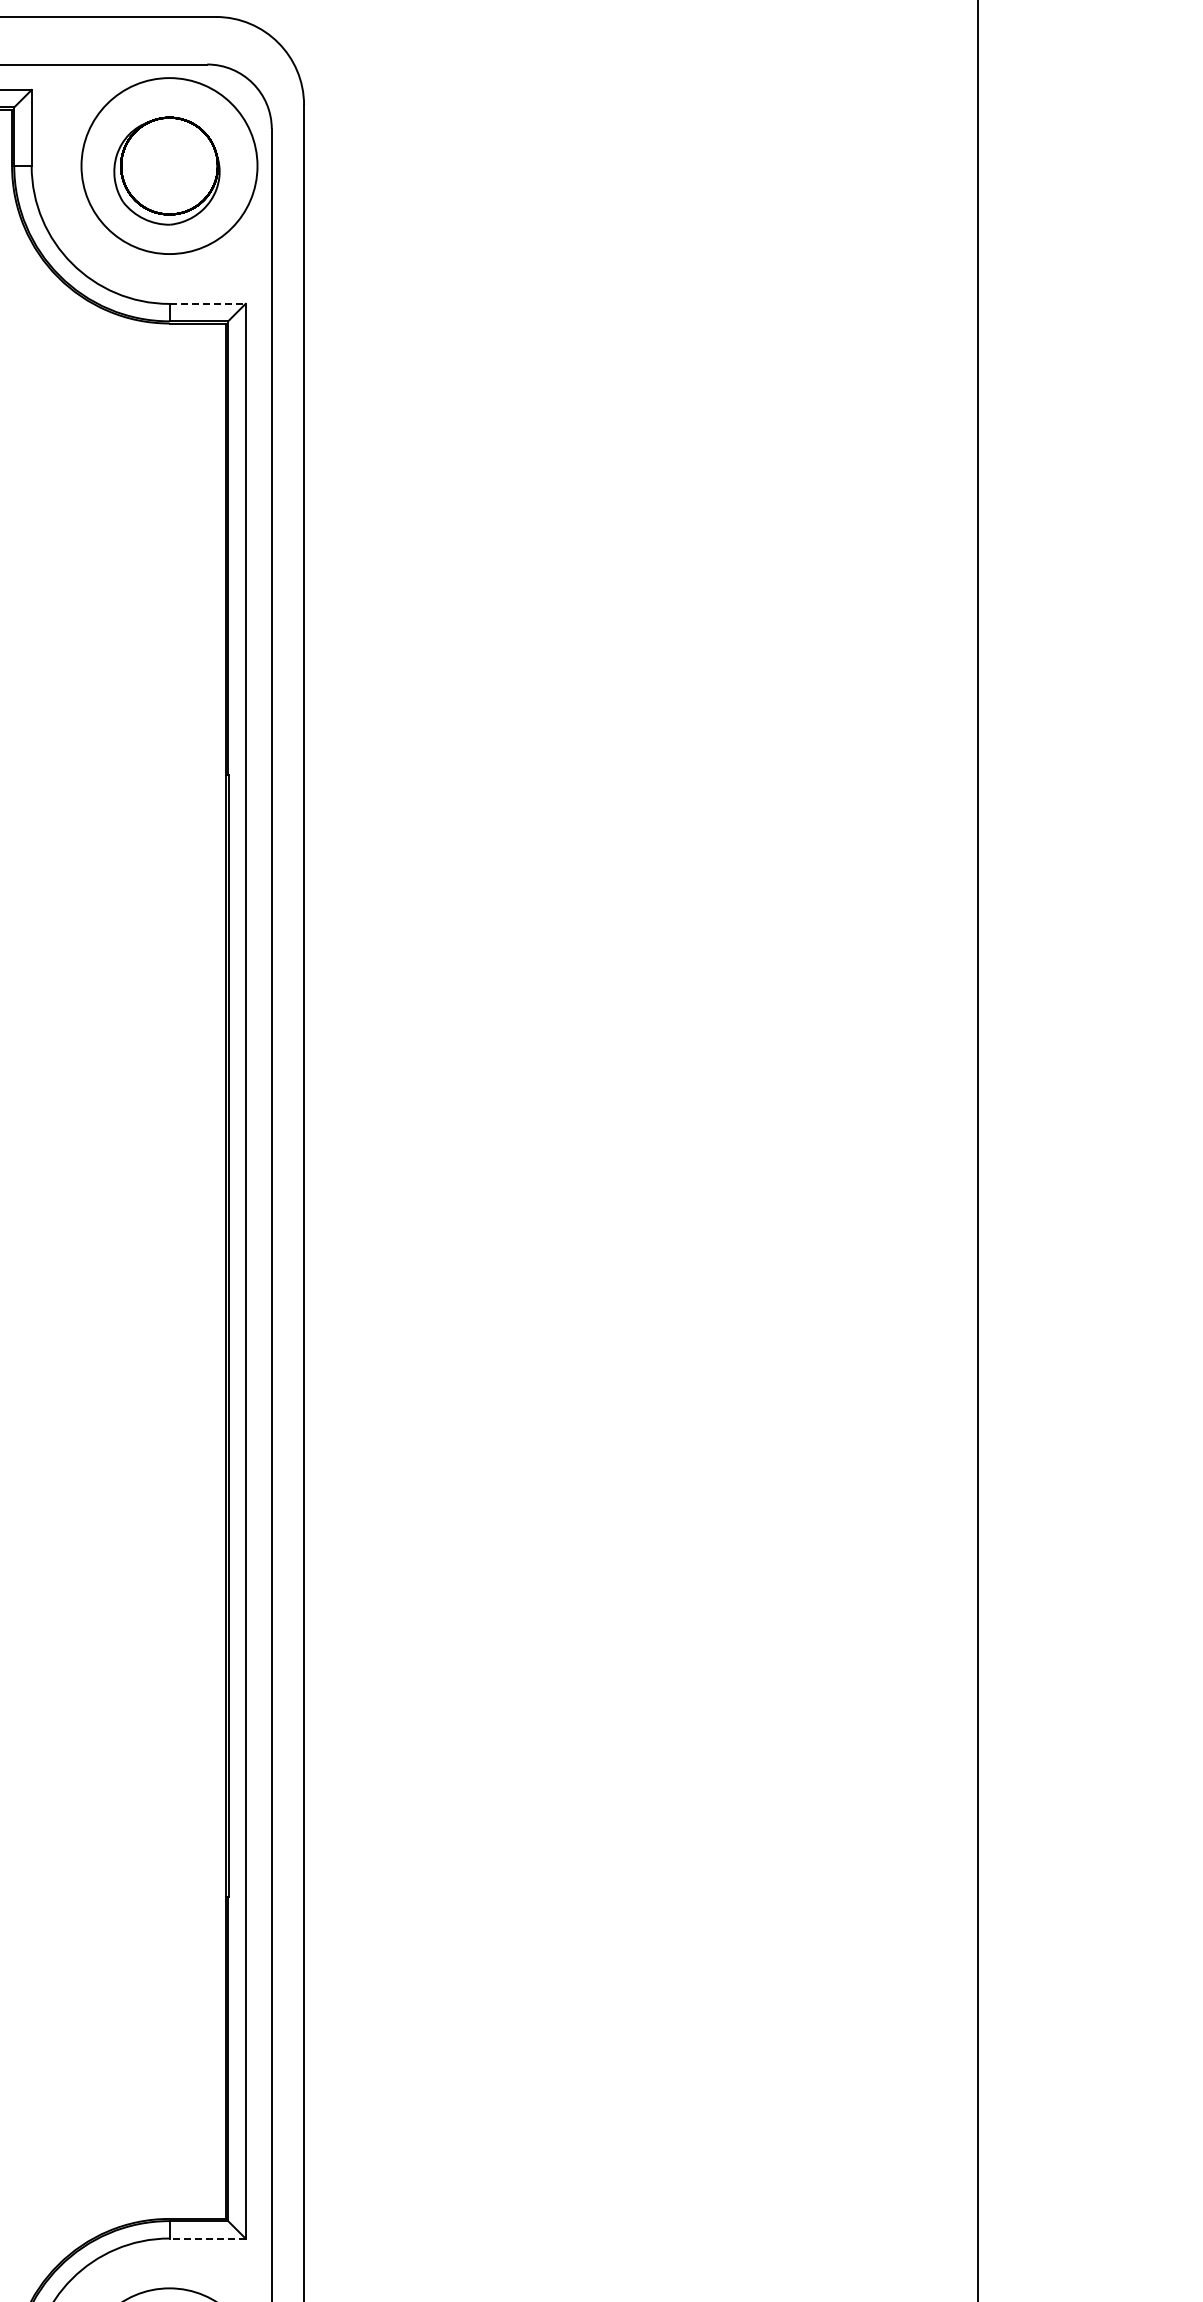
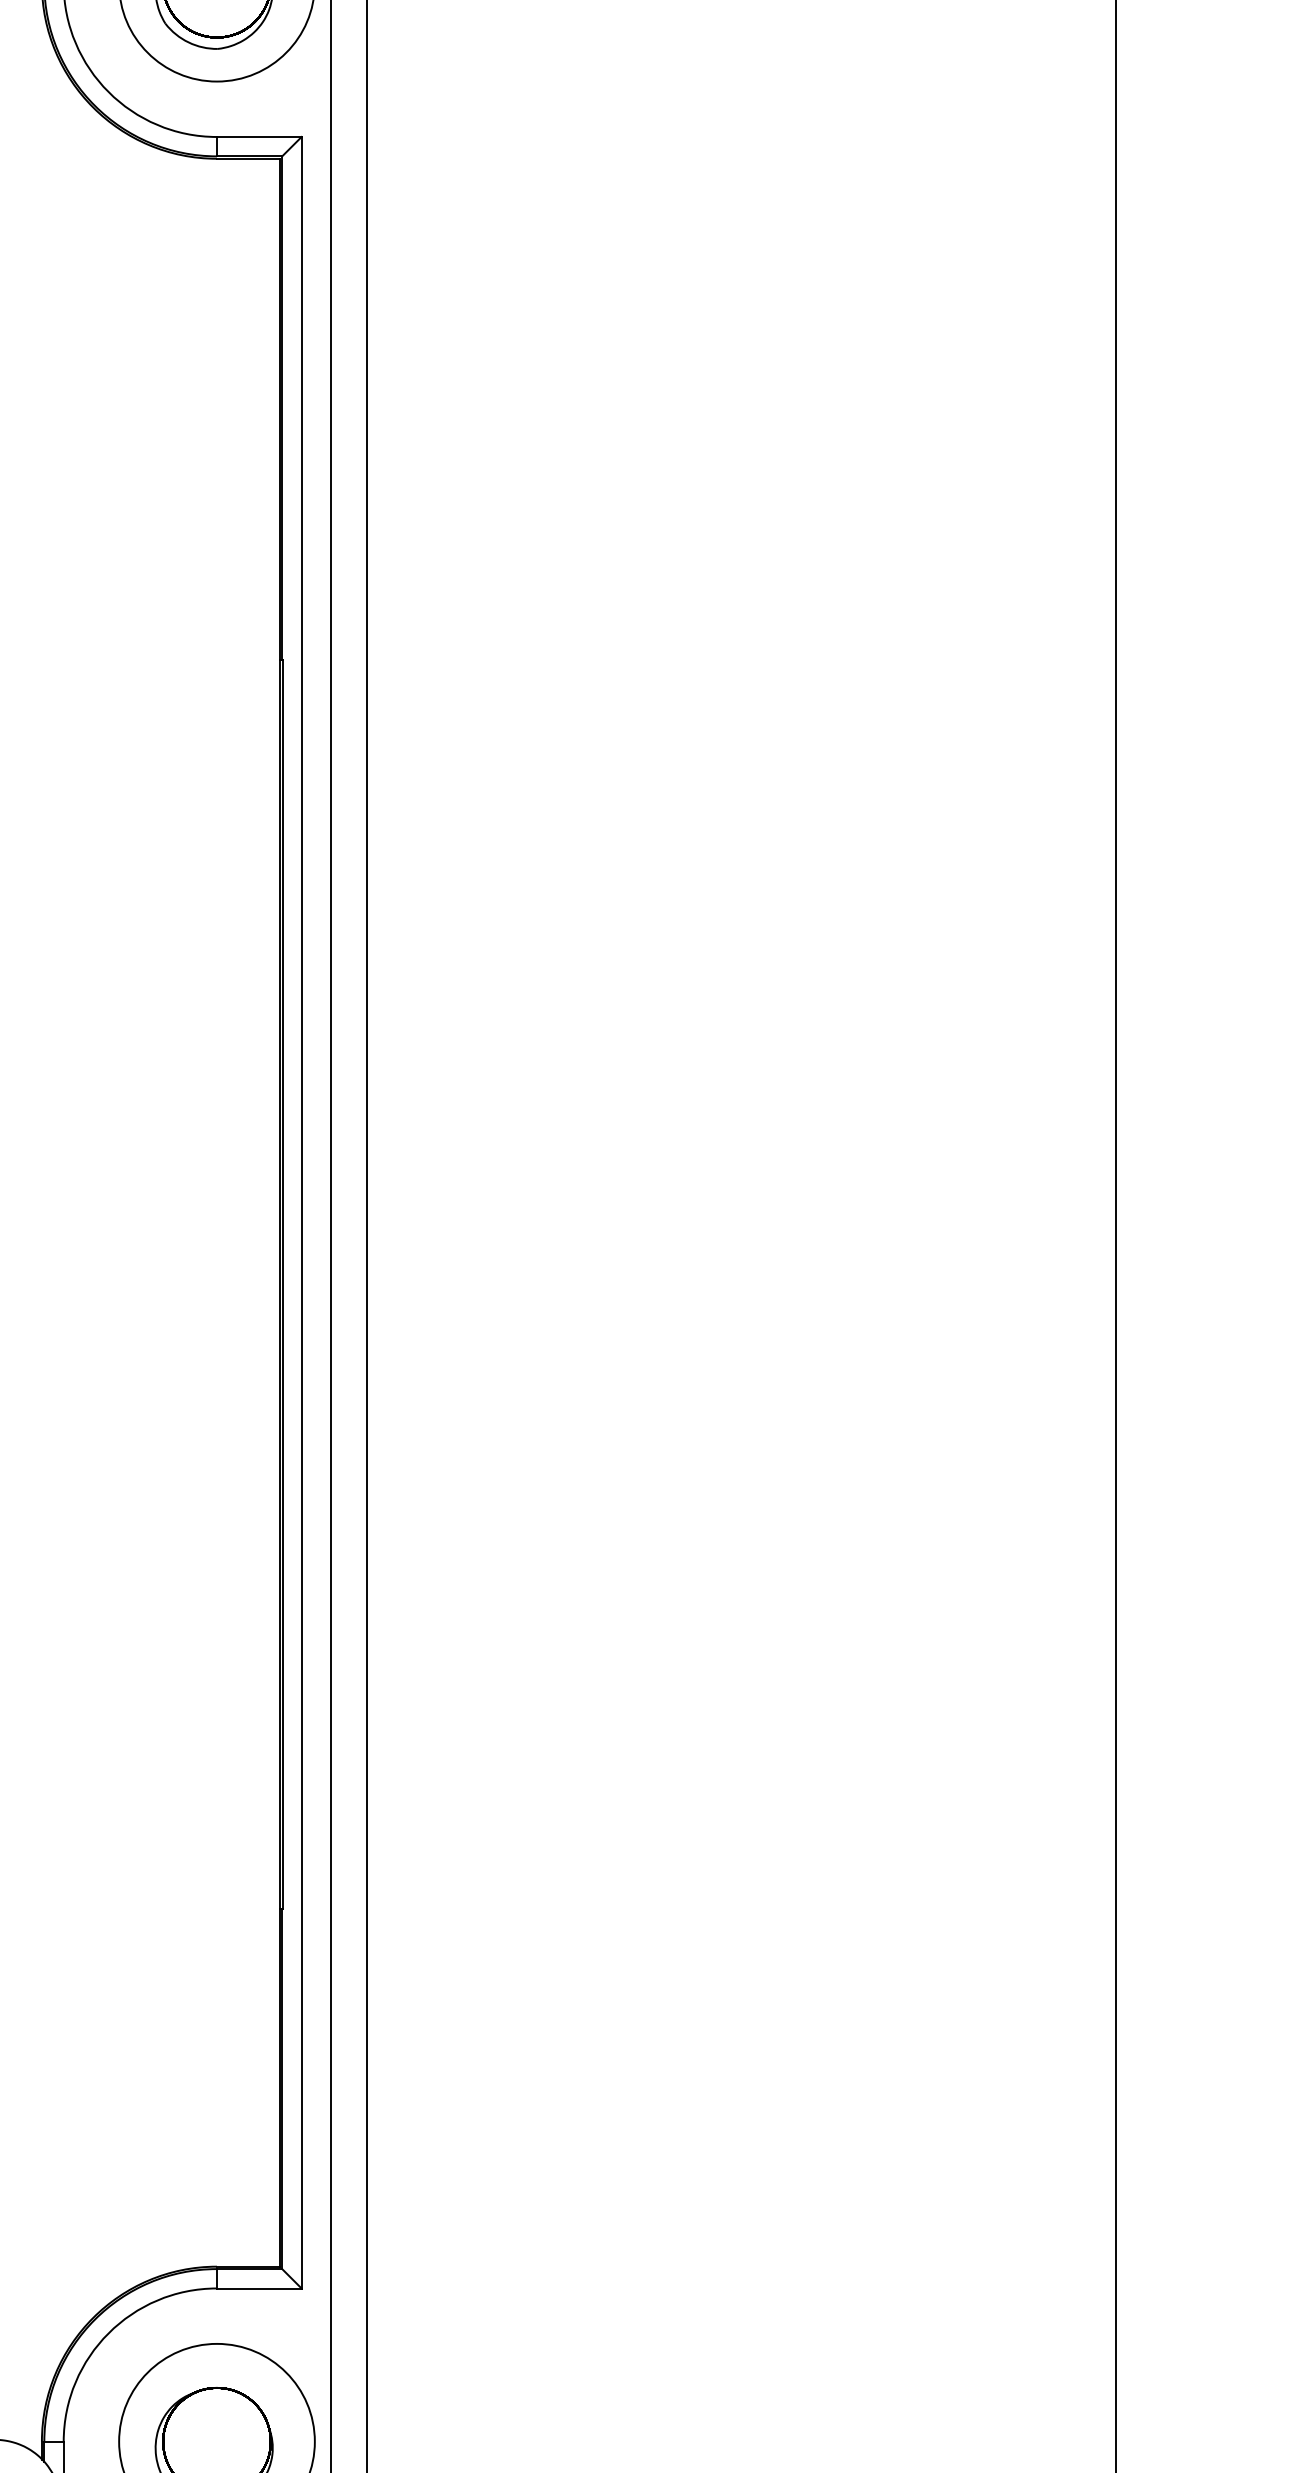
line: (208, 303) -> (260, 136), dashed -> solid
line: (207, 2238) -> (259, 2288), dashed -> solid

